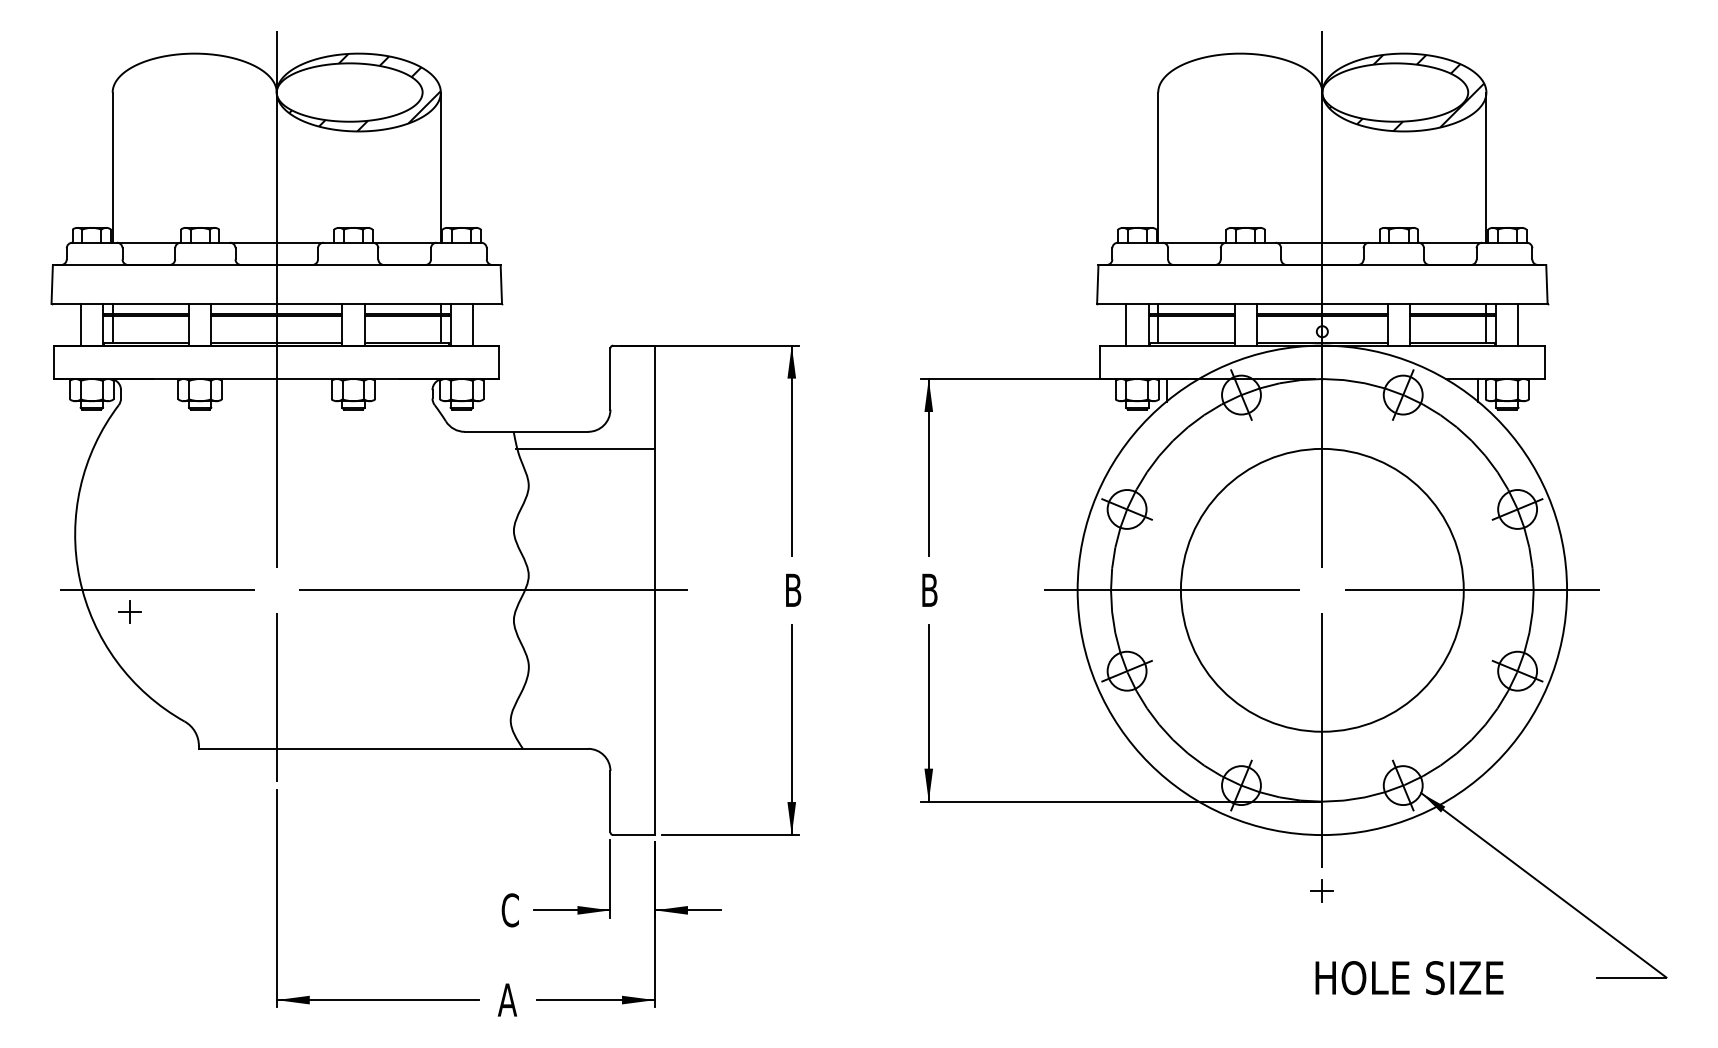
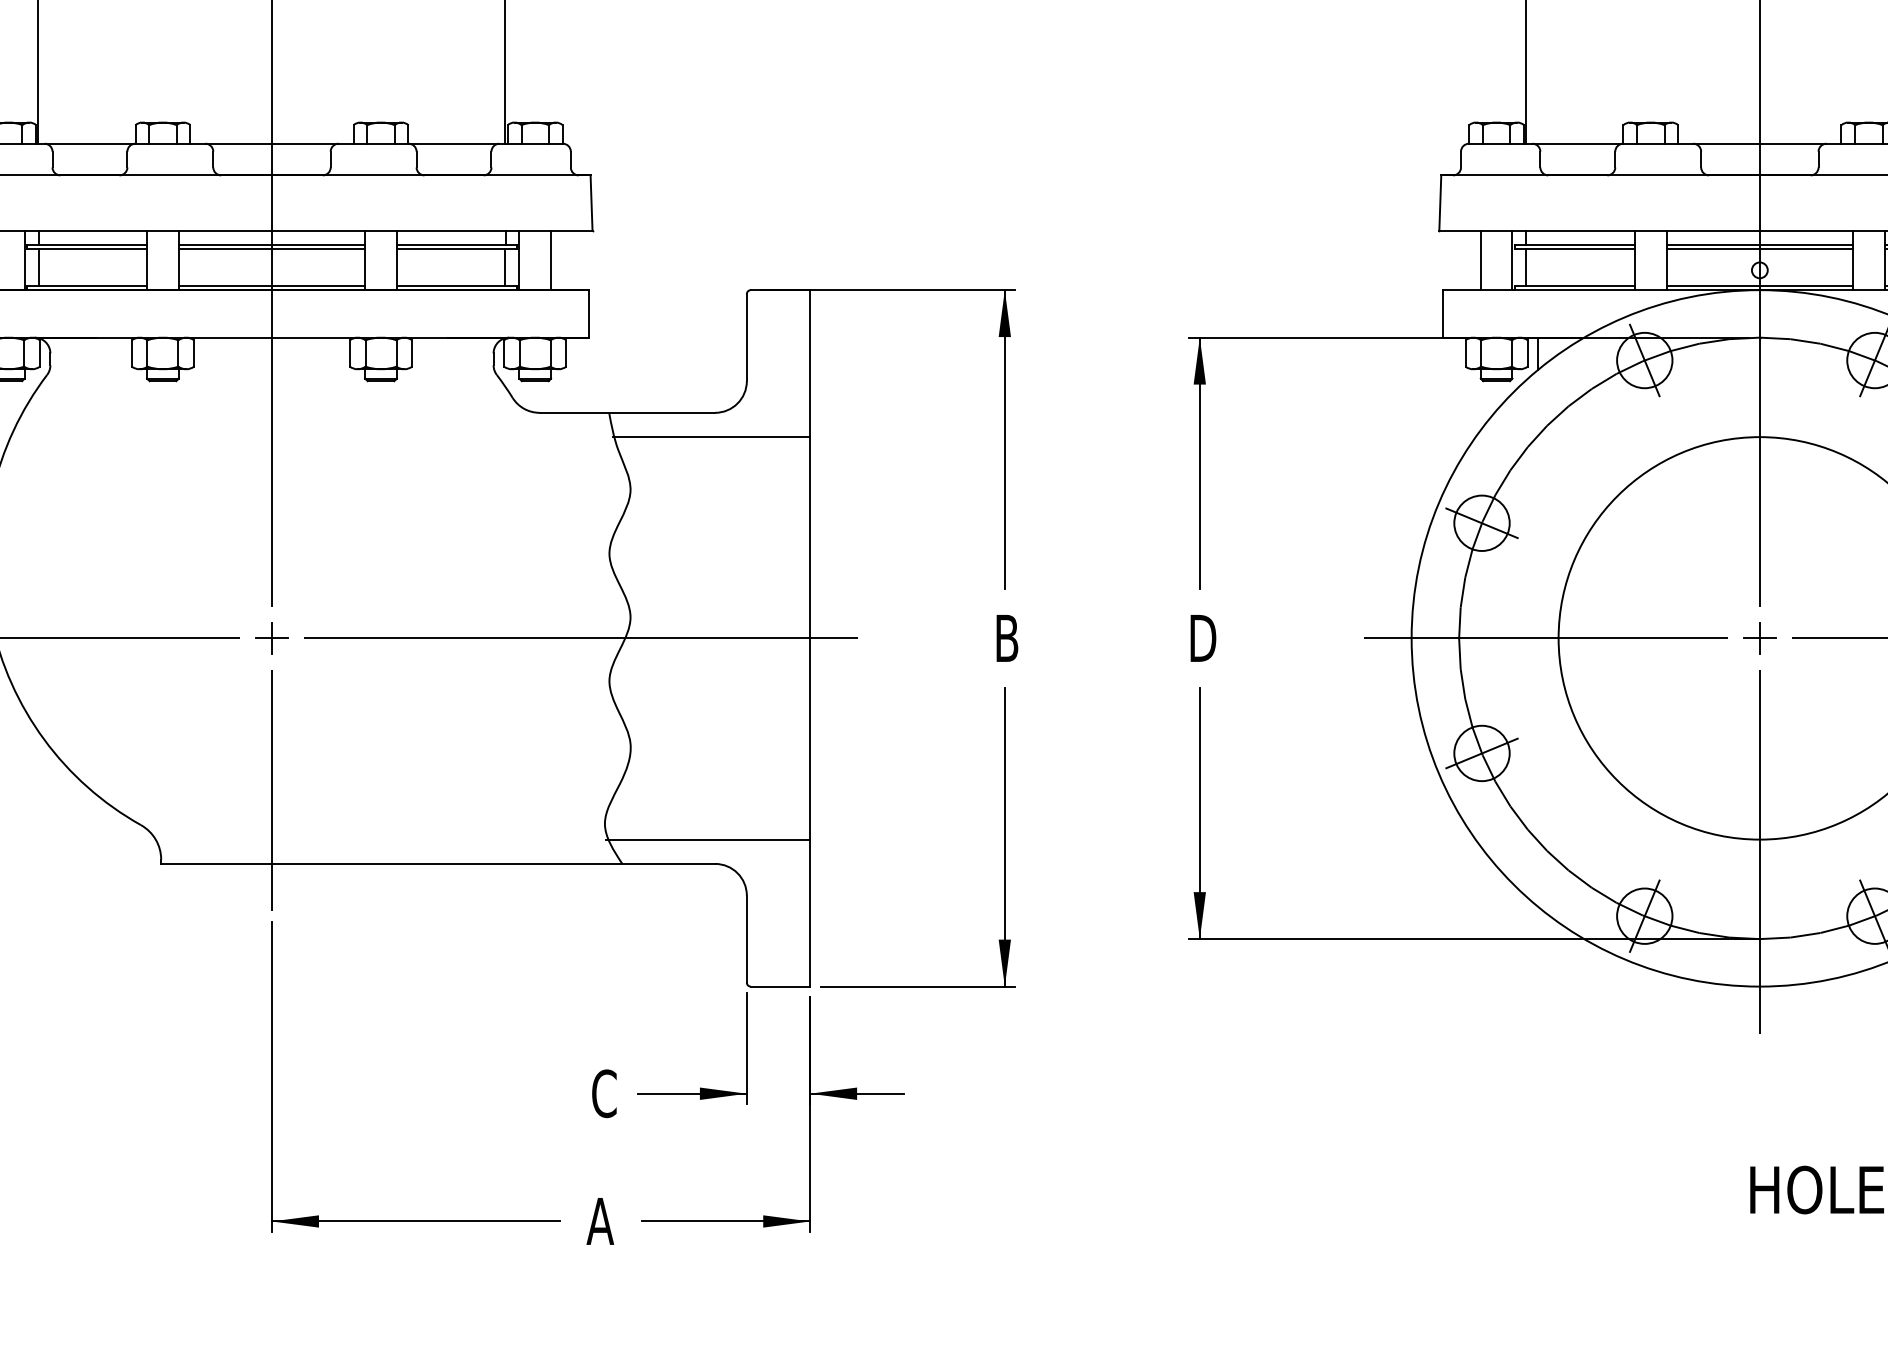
text: (932, 590) -> (1205, 638), B -> D
part: (129, 611) -> (271, 637), moved
line: (582, 731) -> (707, 839), added
part: (1321, 890) -> (1758, 637), moved

